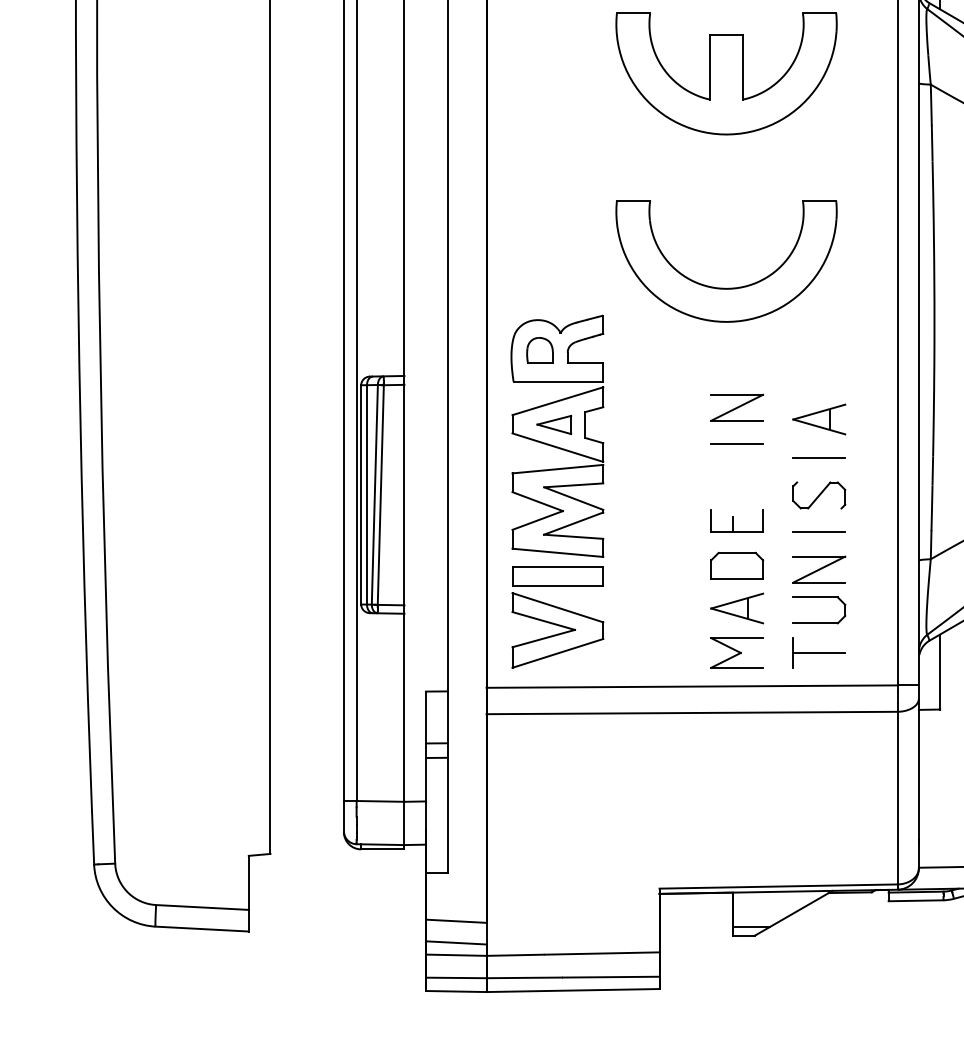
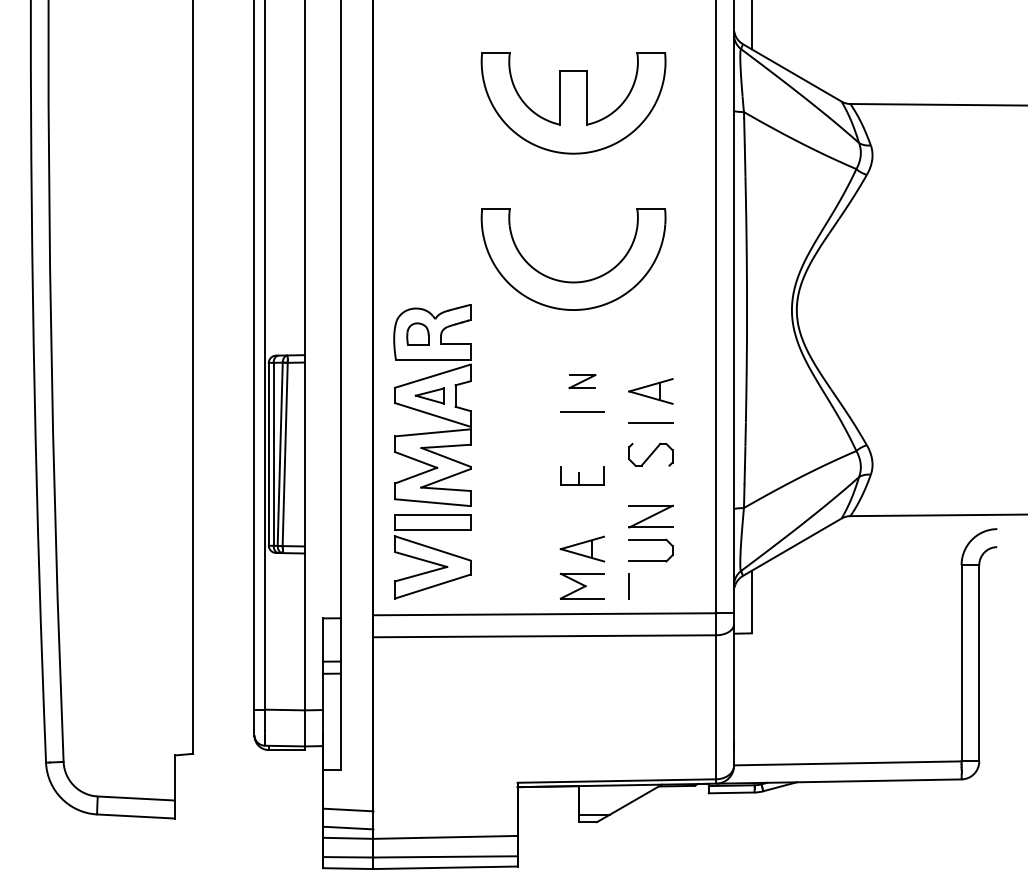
part: (737, 407) -> (582, 381), size x0.6
line: (818, 532) -> (650, 485), removed
part: (737, 564) -> (582, 512), removed
line: (818, 653) -> (650, 586), removed

